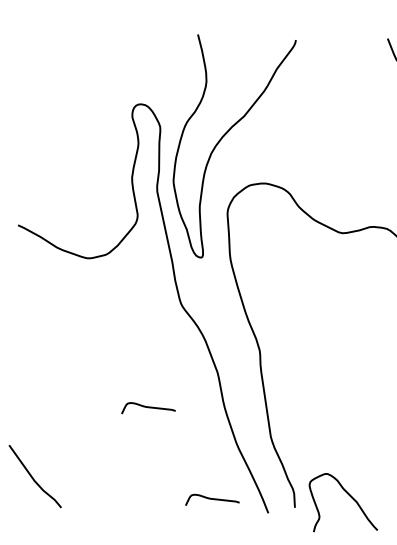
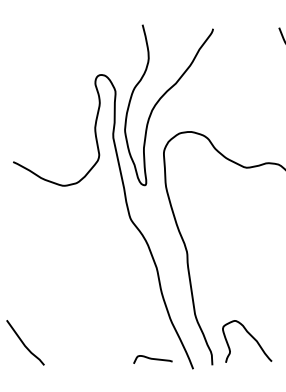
curve: (147, 408) -> (106, 293), removed
curve: (349, 496) -> (251, 337), moved

